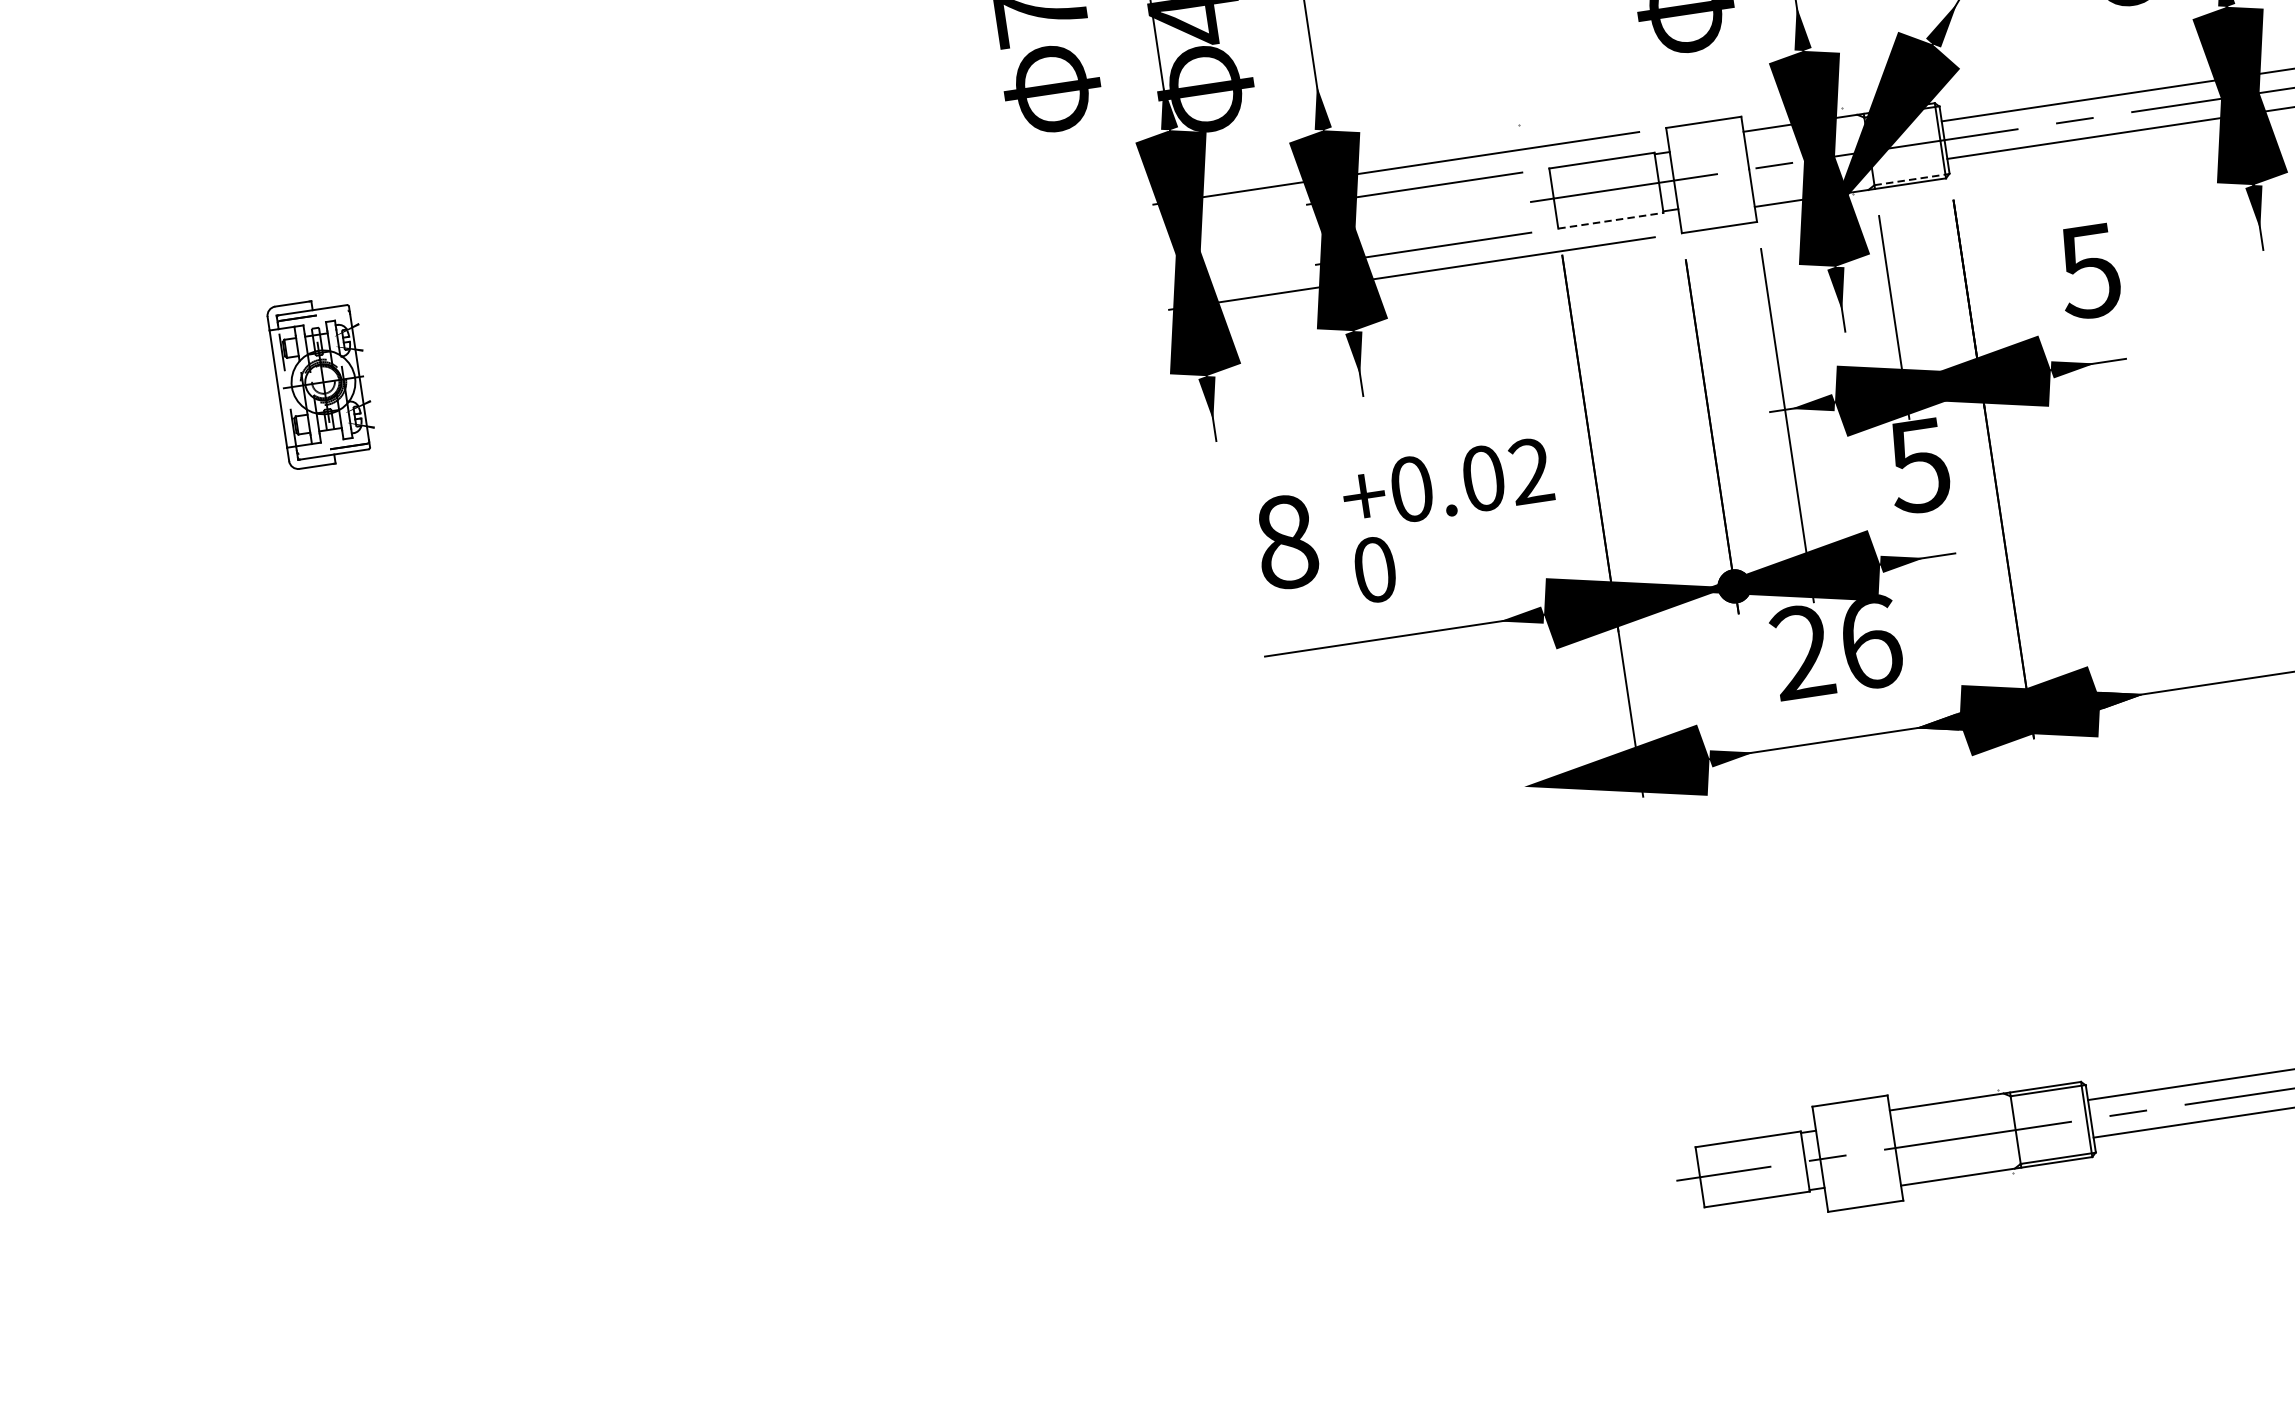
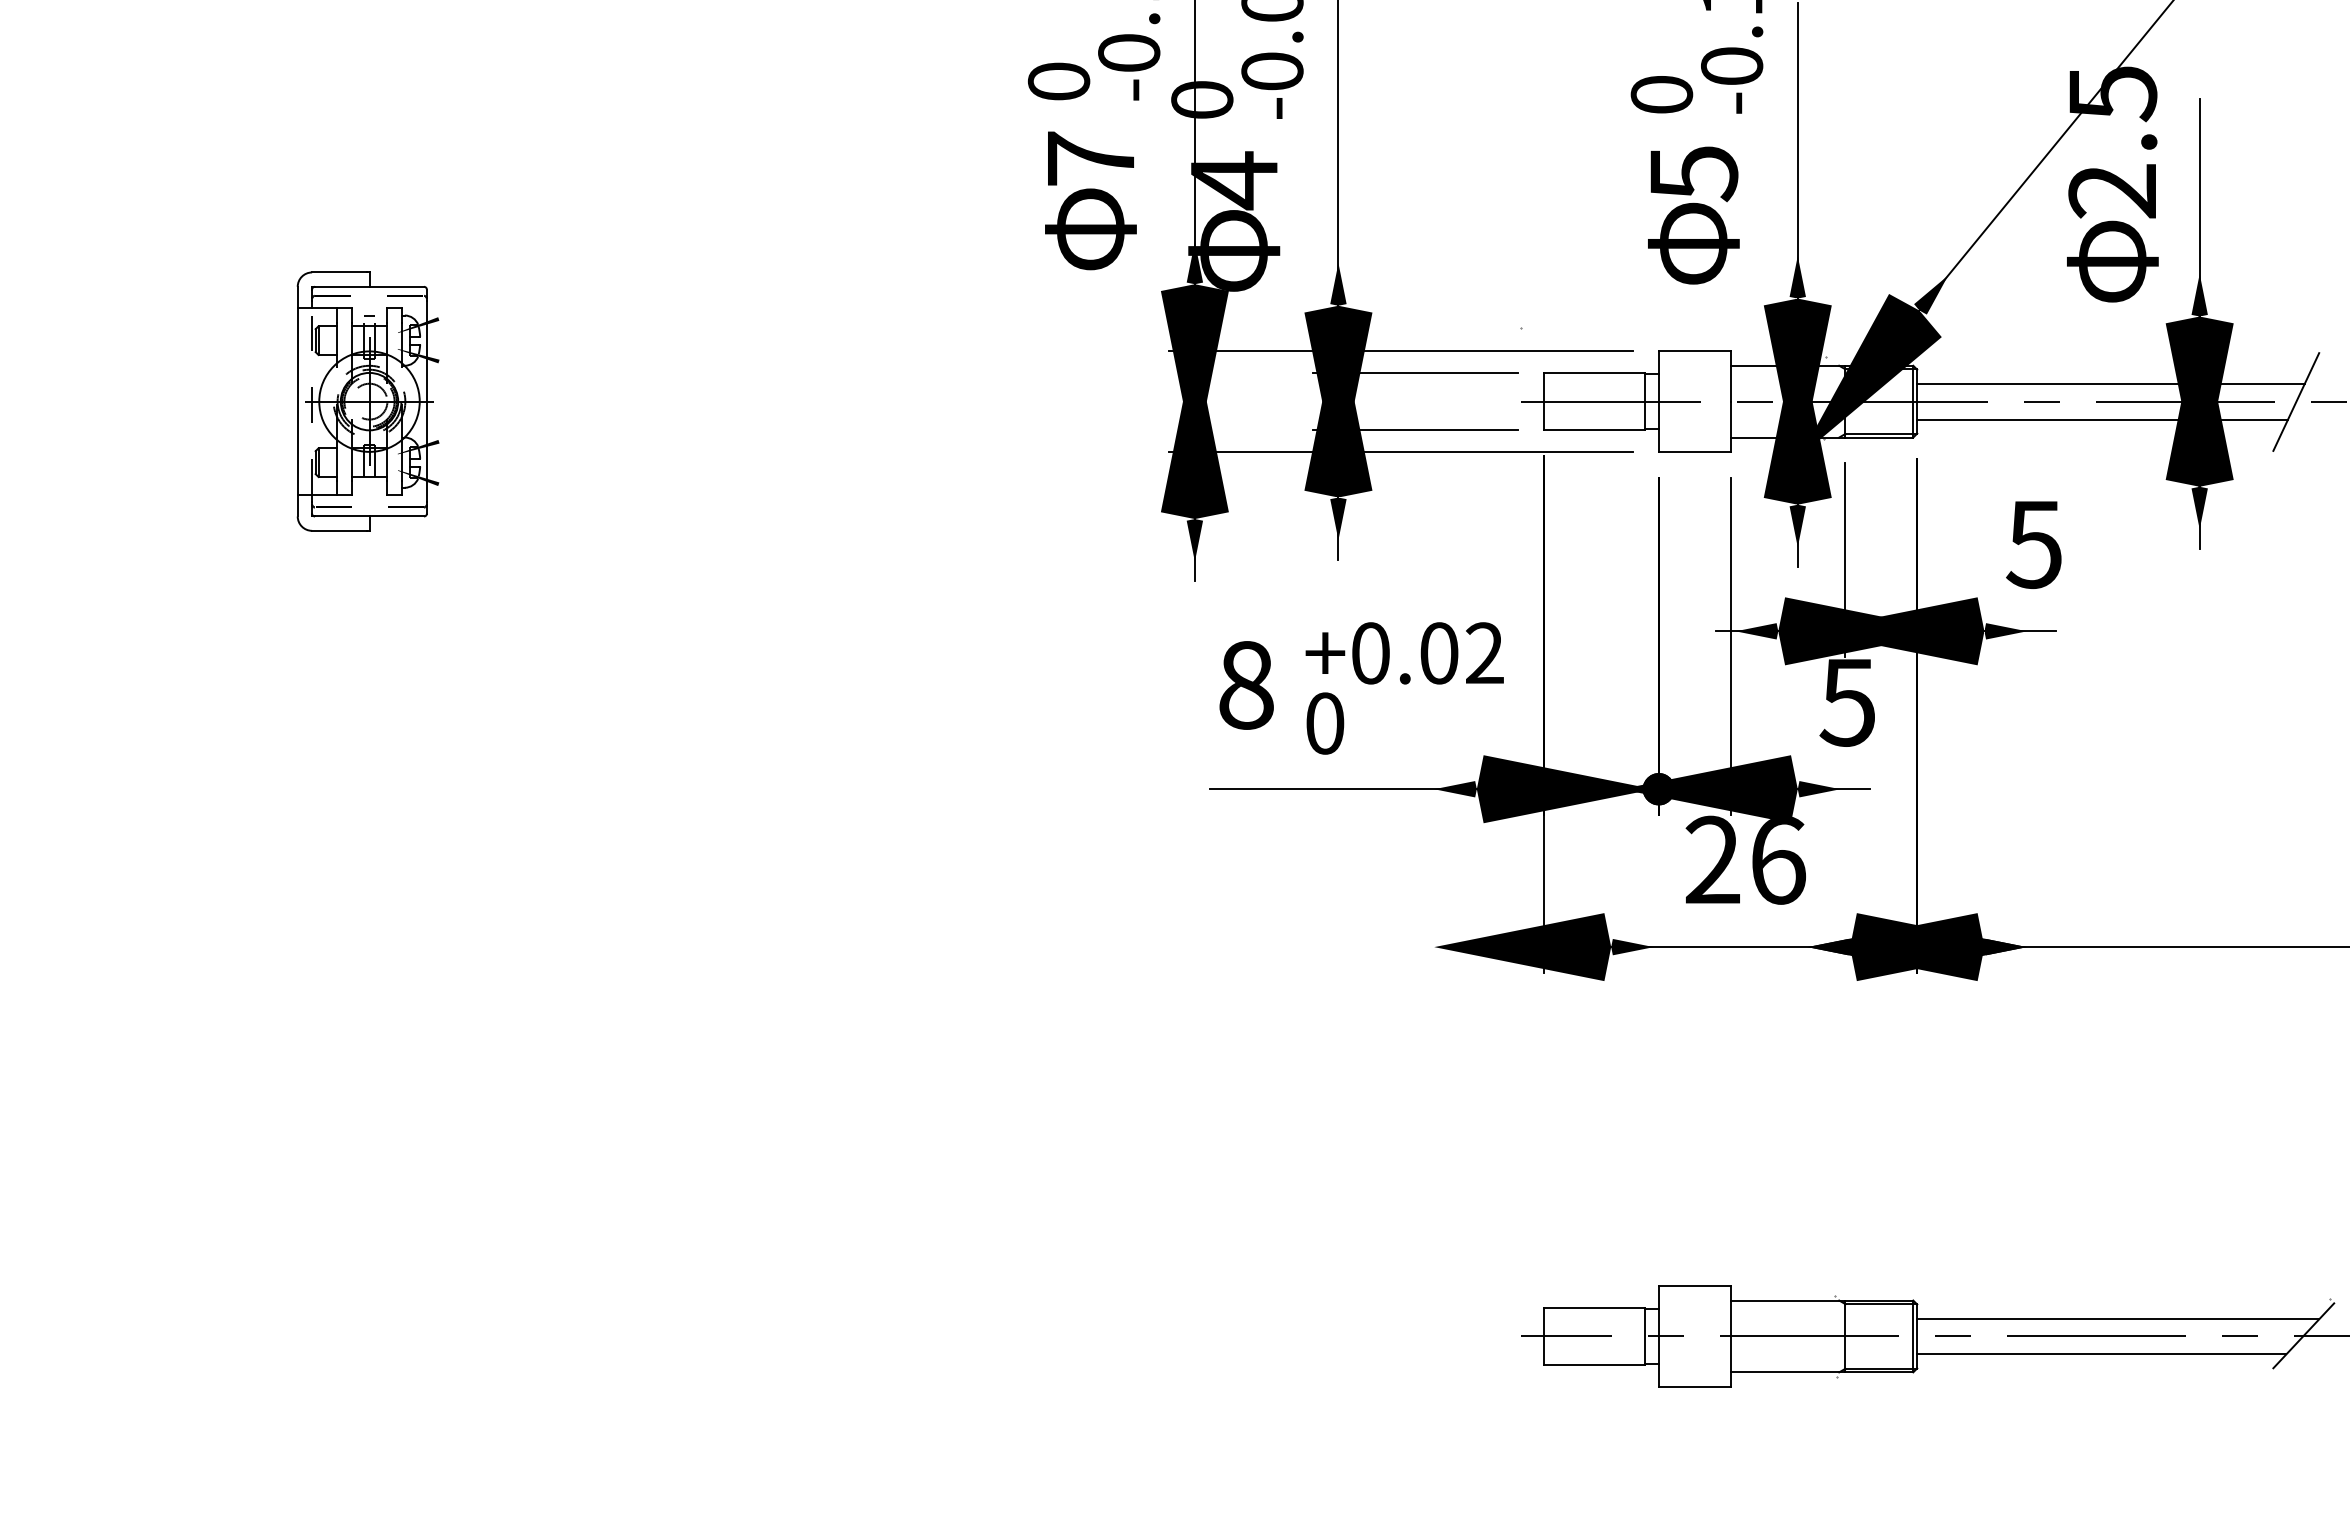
line: (1912, 179) -> (1881, 433), dashed -> solid
line: (1611, 220) -> (1594, 430), dashed -> solid
part: (321, 382) -> (367, 401), size x1.67

